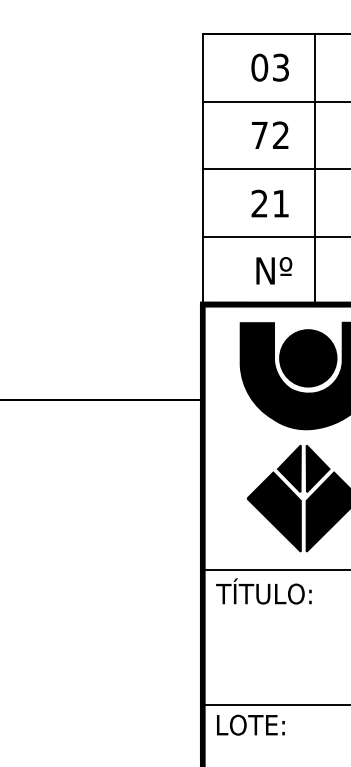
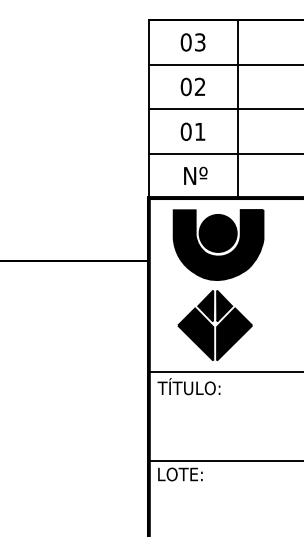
text: (258, 134) -> (185, 86), 72 -> 02
line: (314, 169) -> (237, 109), moved
text: (258, 203) -> (185, 131), 21 -> 01

